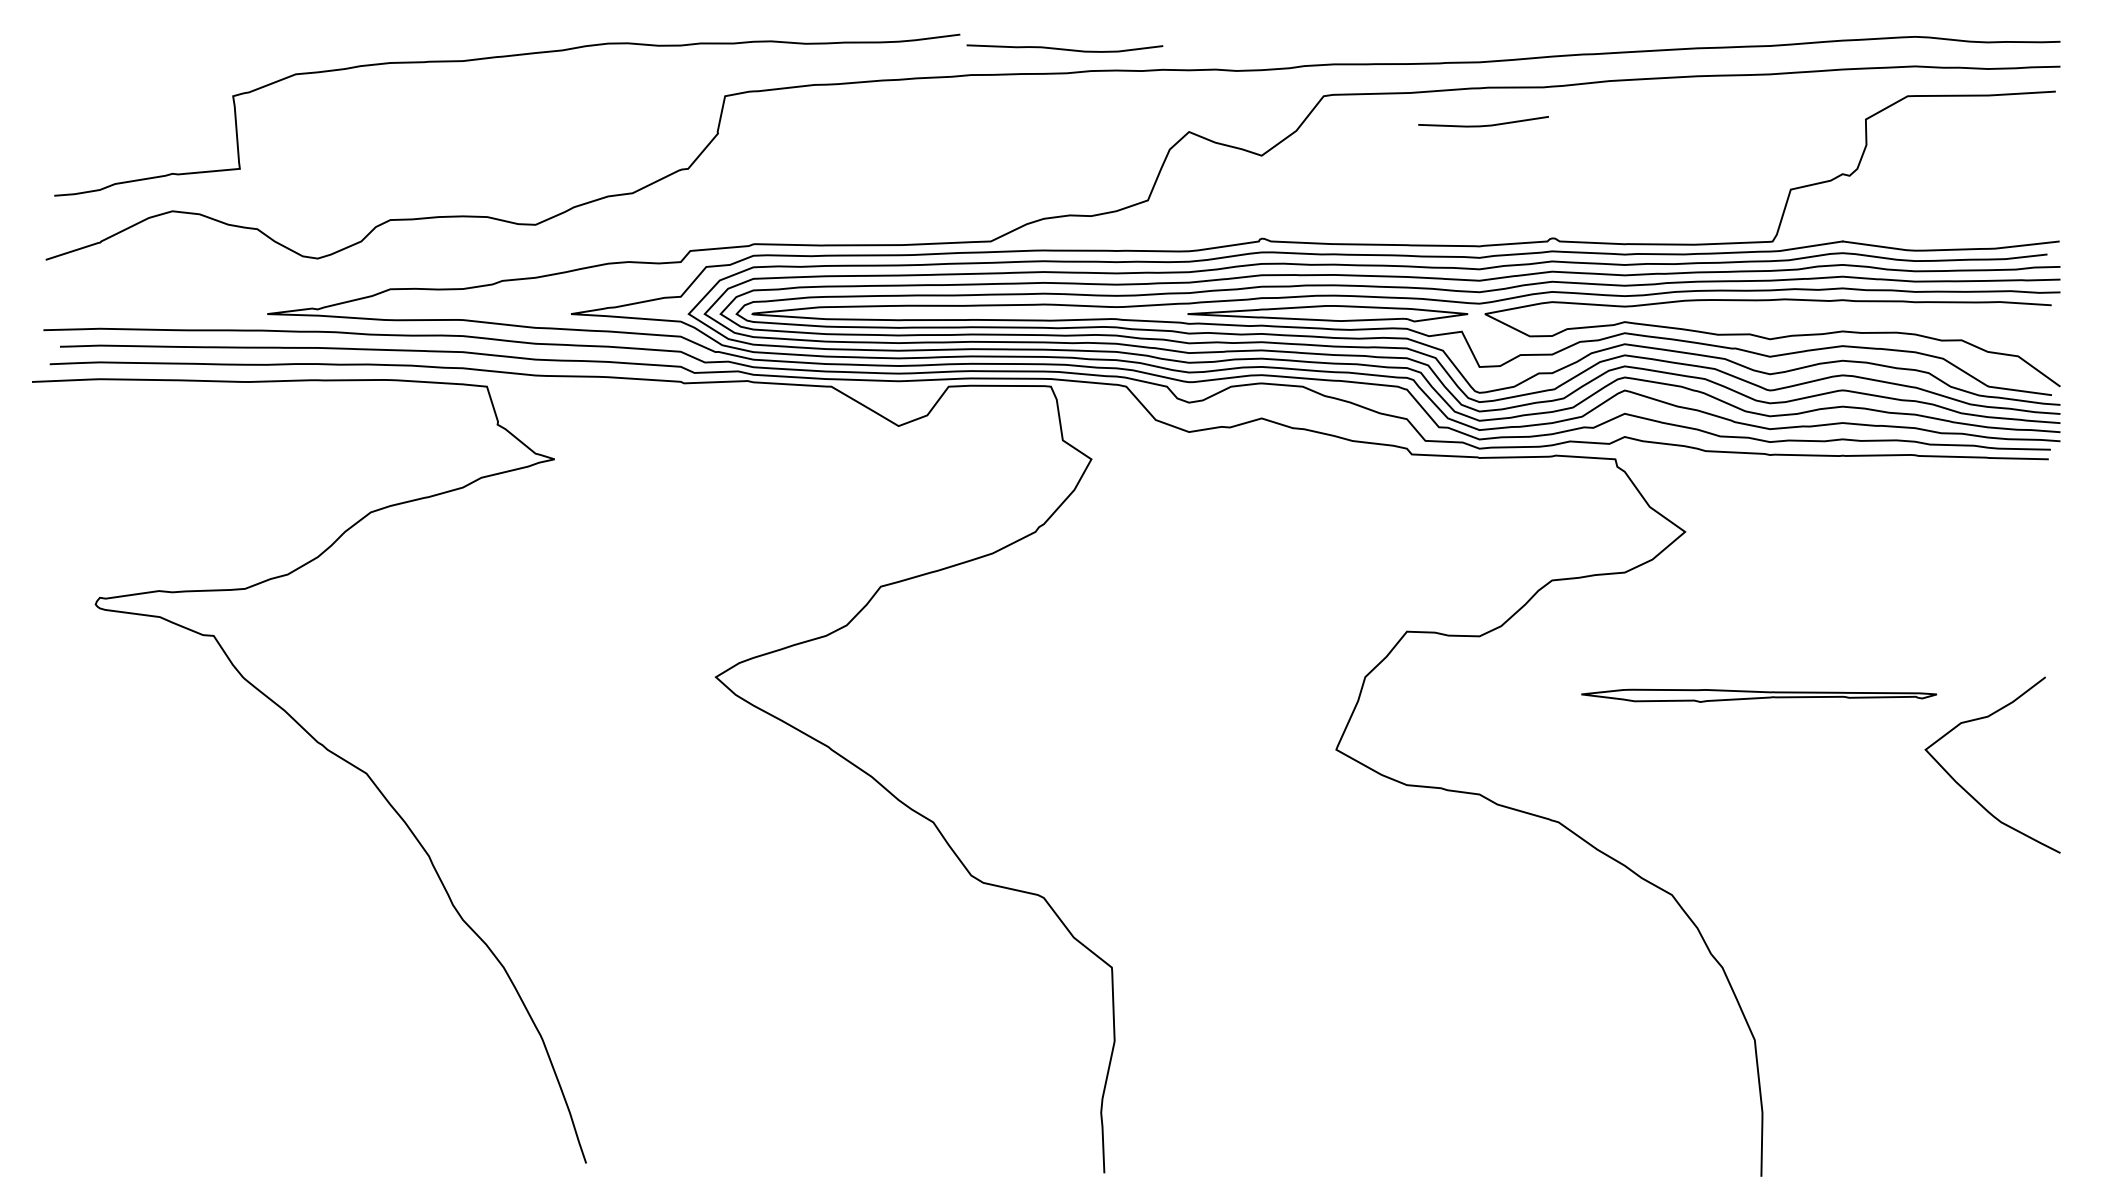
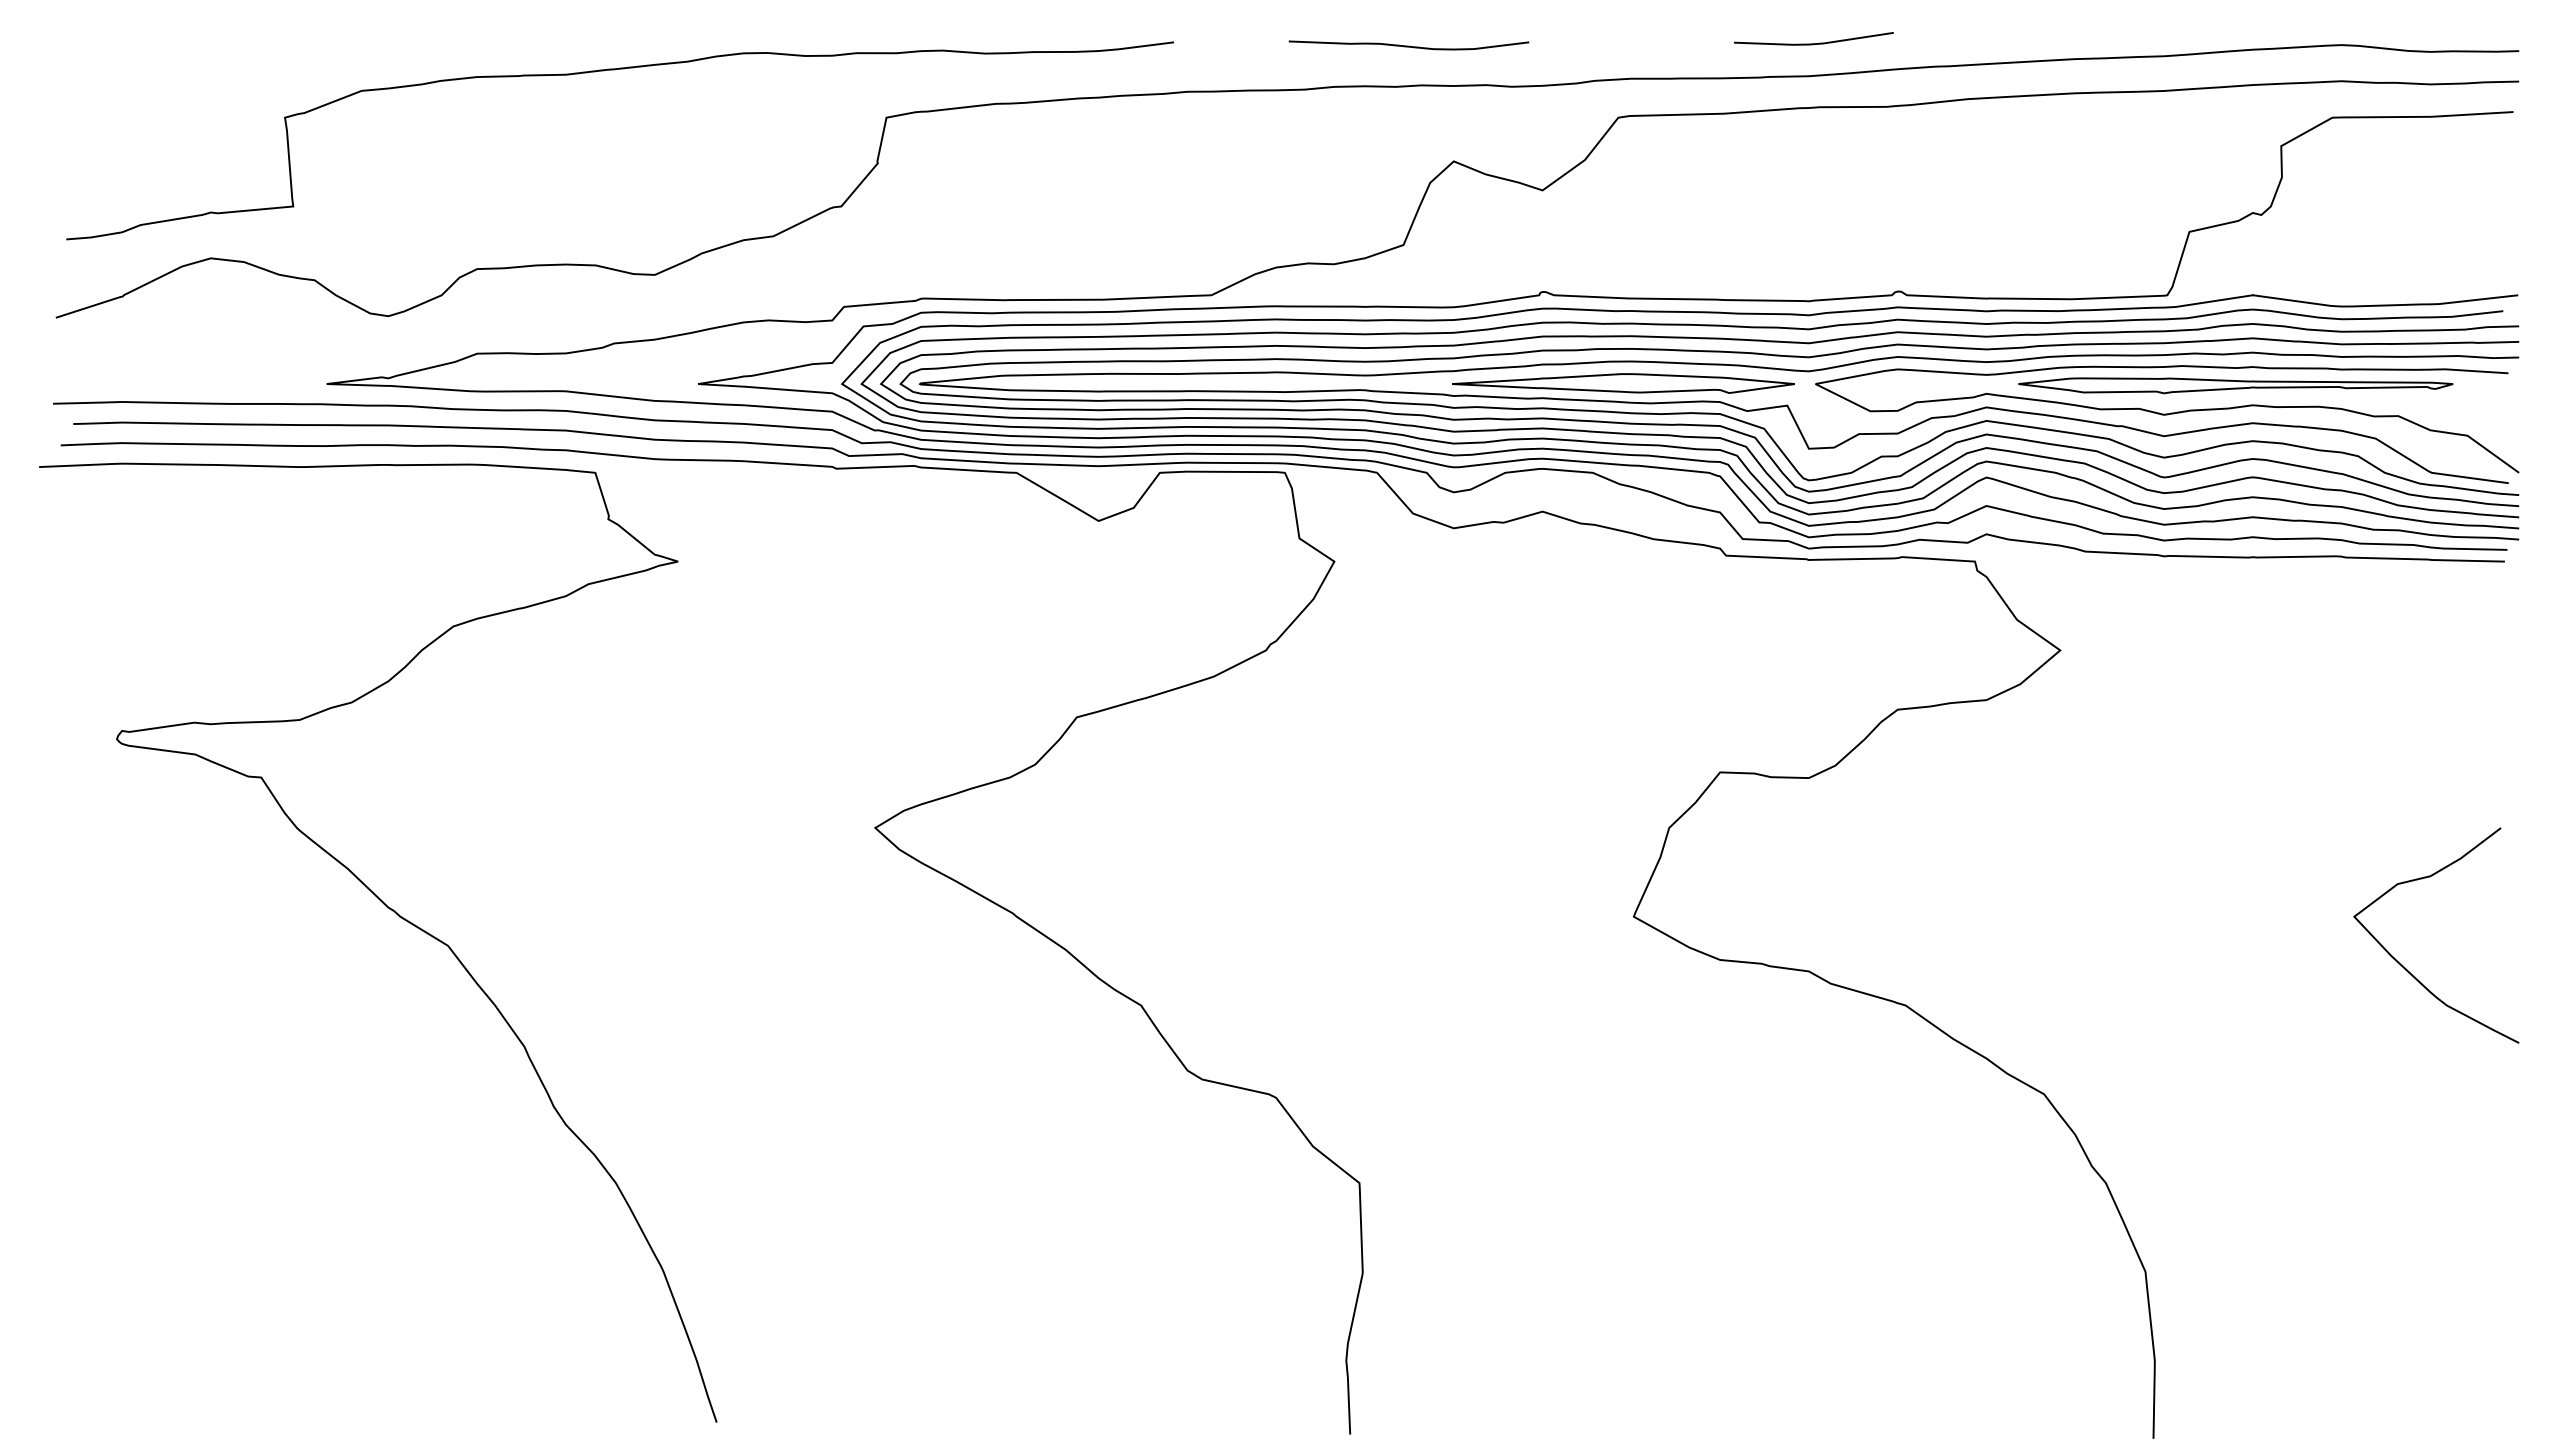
curve: (1064, 48) -> (1408, 45), moved
line: (1483, 125) -> (1813, 43), moved
part: (1758, 695) -> (2235, 385), moved

